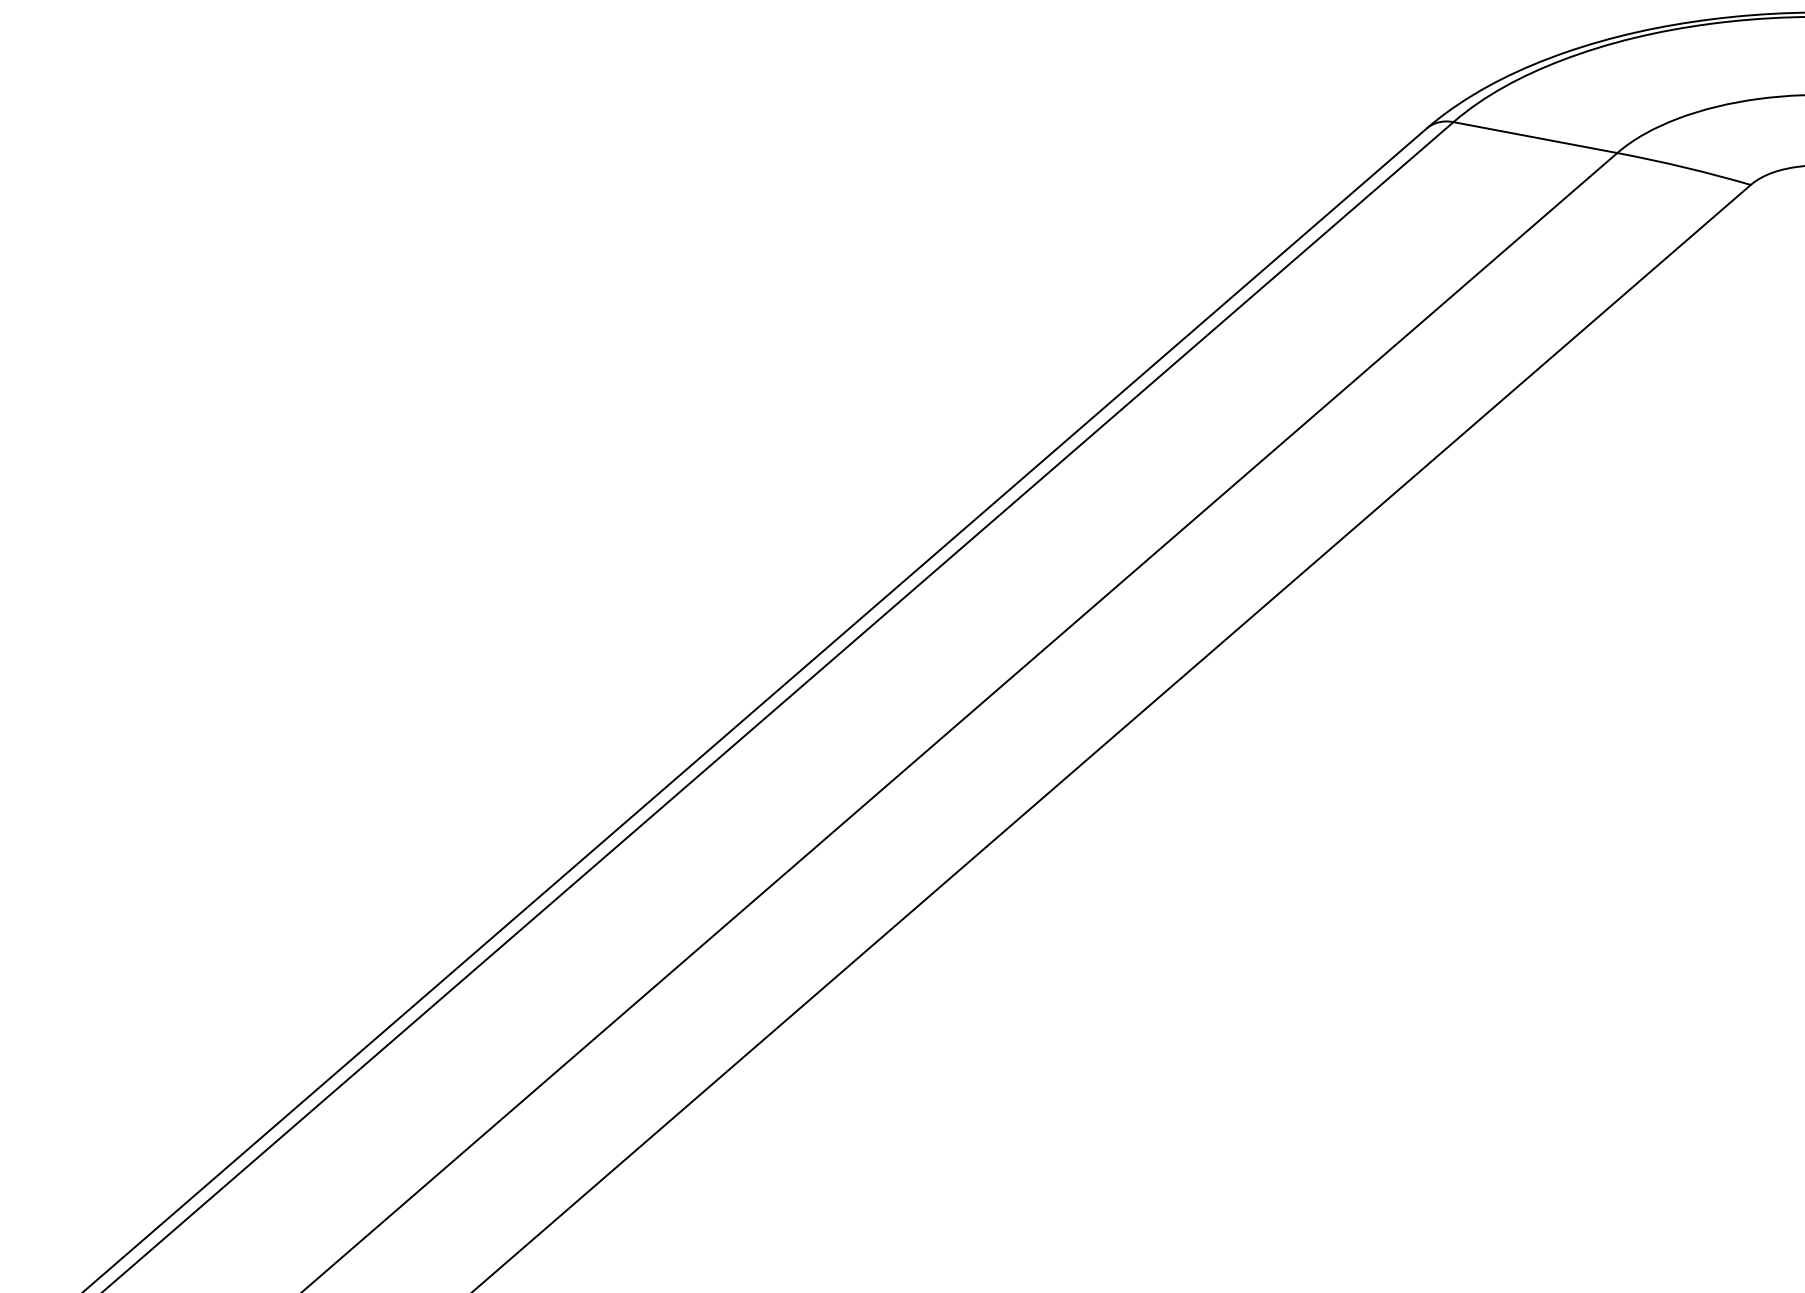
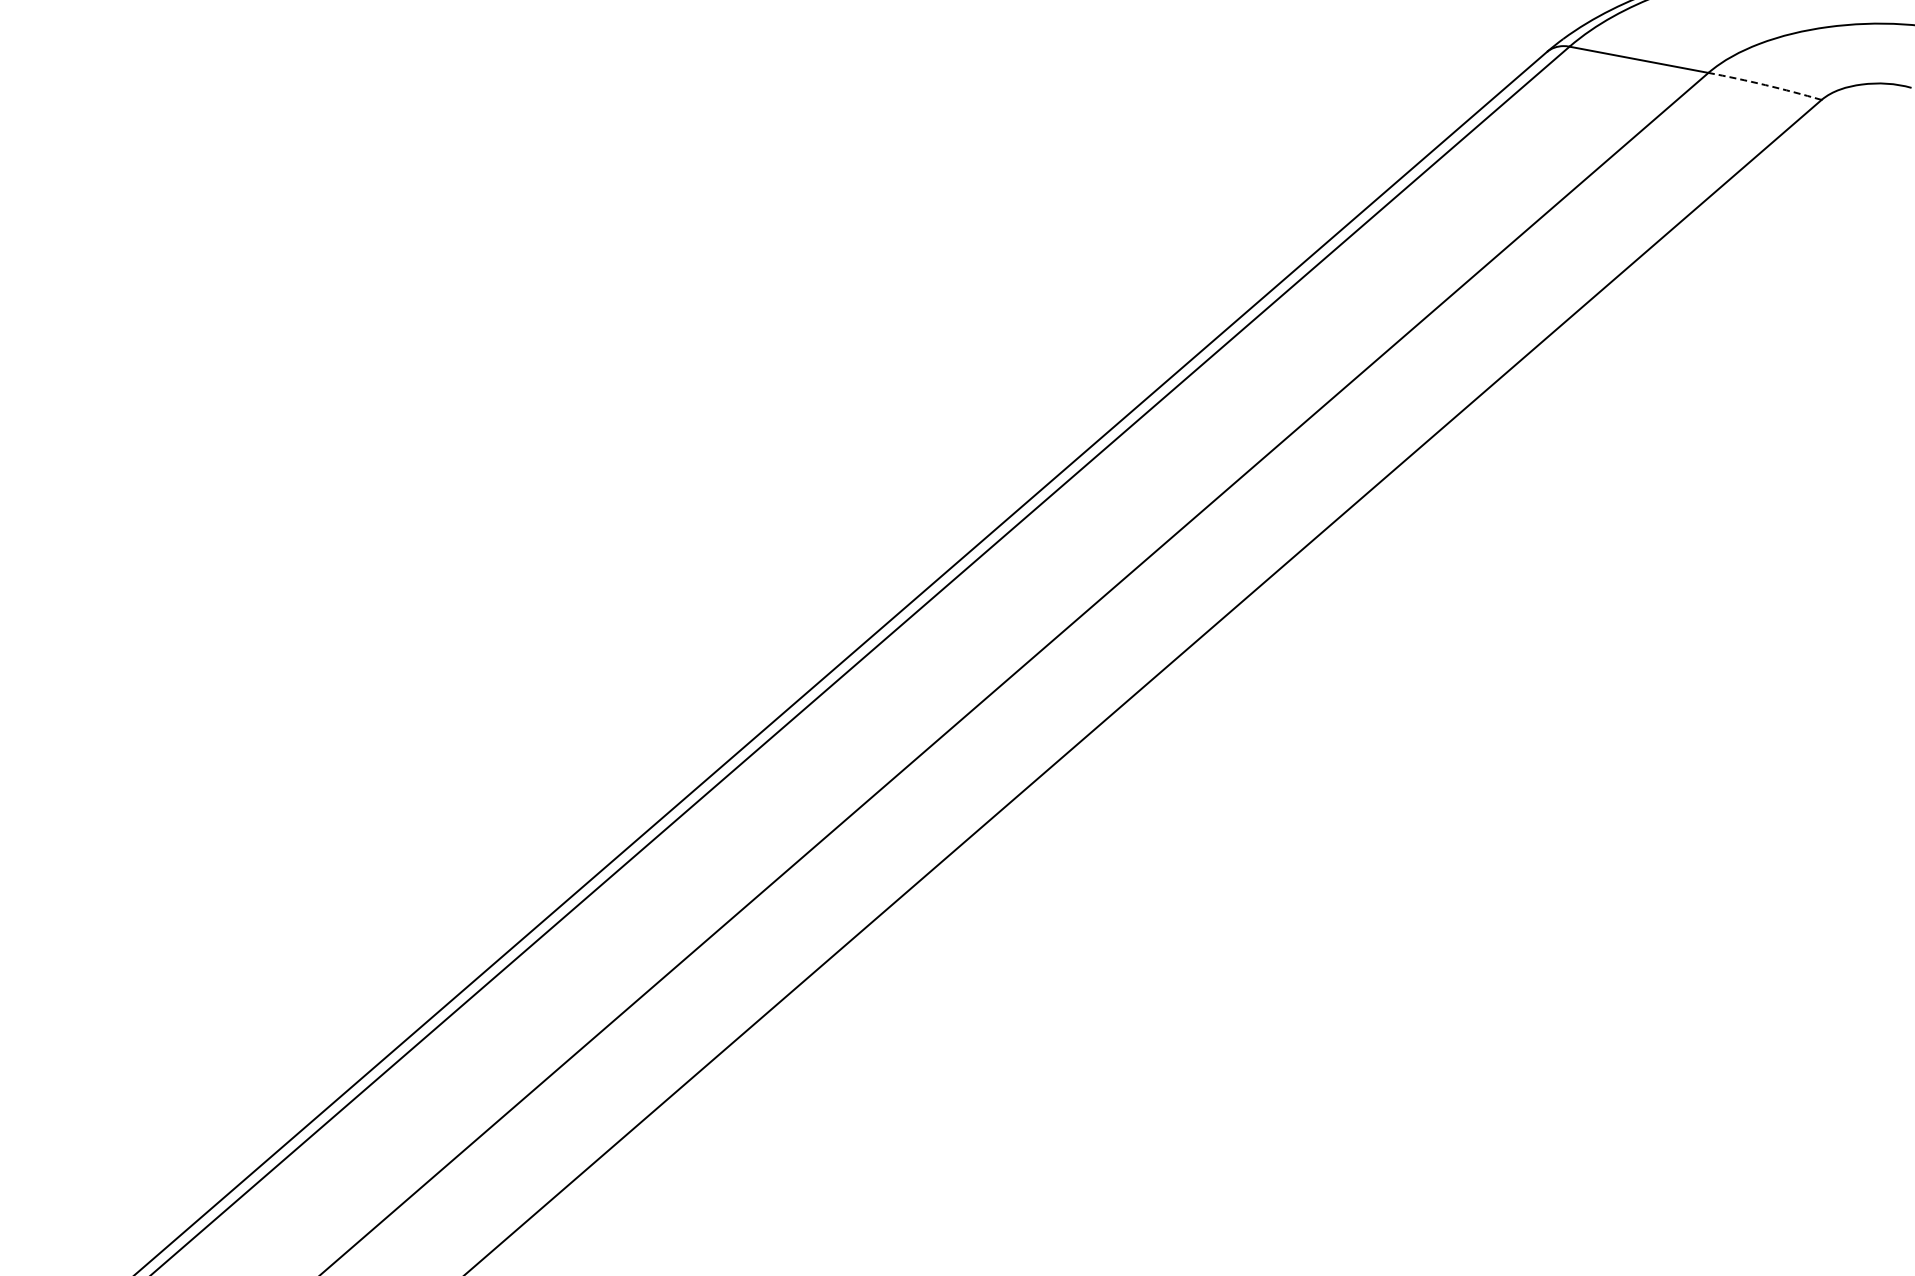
arc: (1684, 167) -> (1765, 85), solid -> dashed

